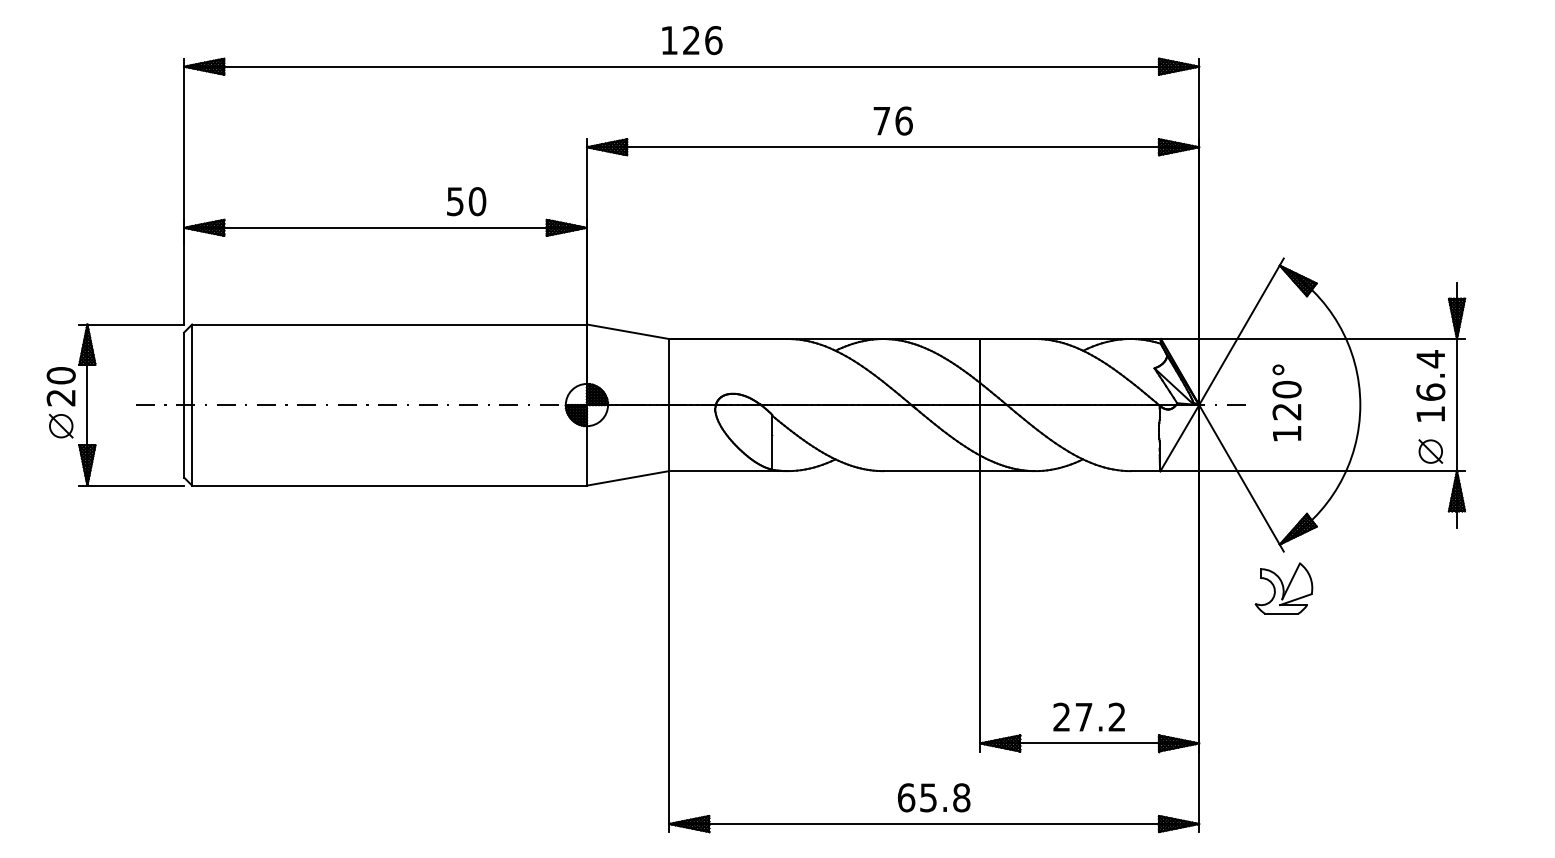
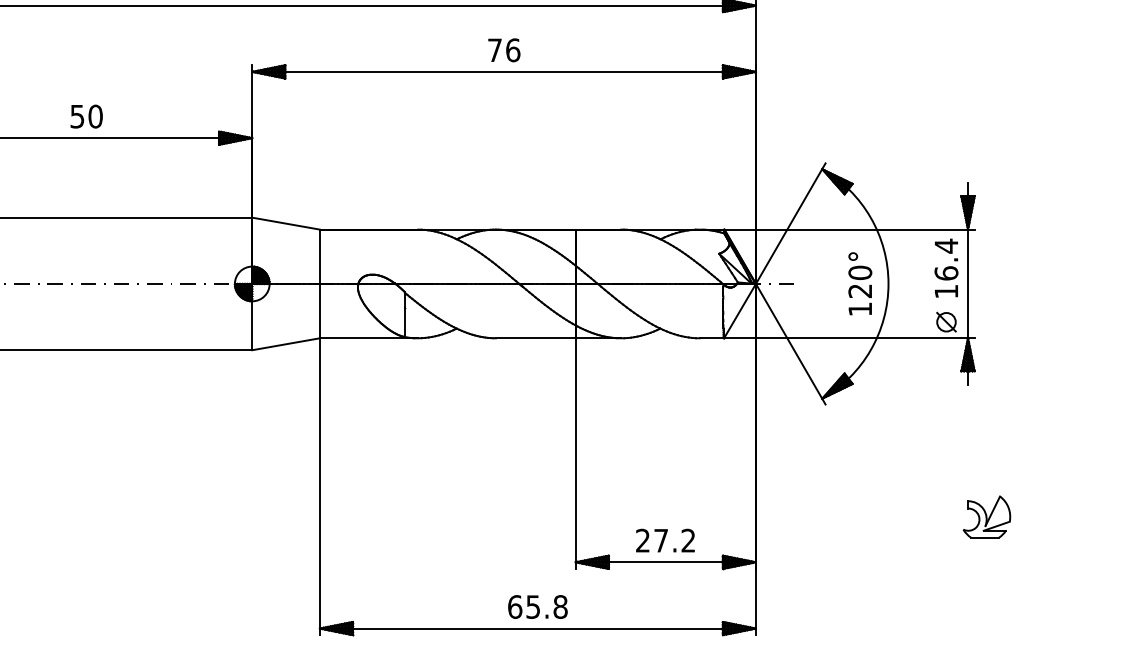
text: (466, 201) -> (86, 116), moved
text: (1286, 402) -> (859, 283), moved
part: (1283, 588) -> (986, 517), moved

